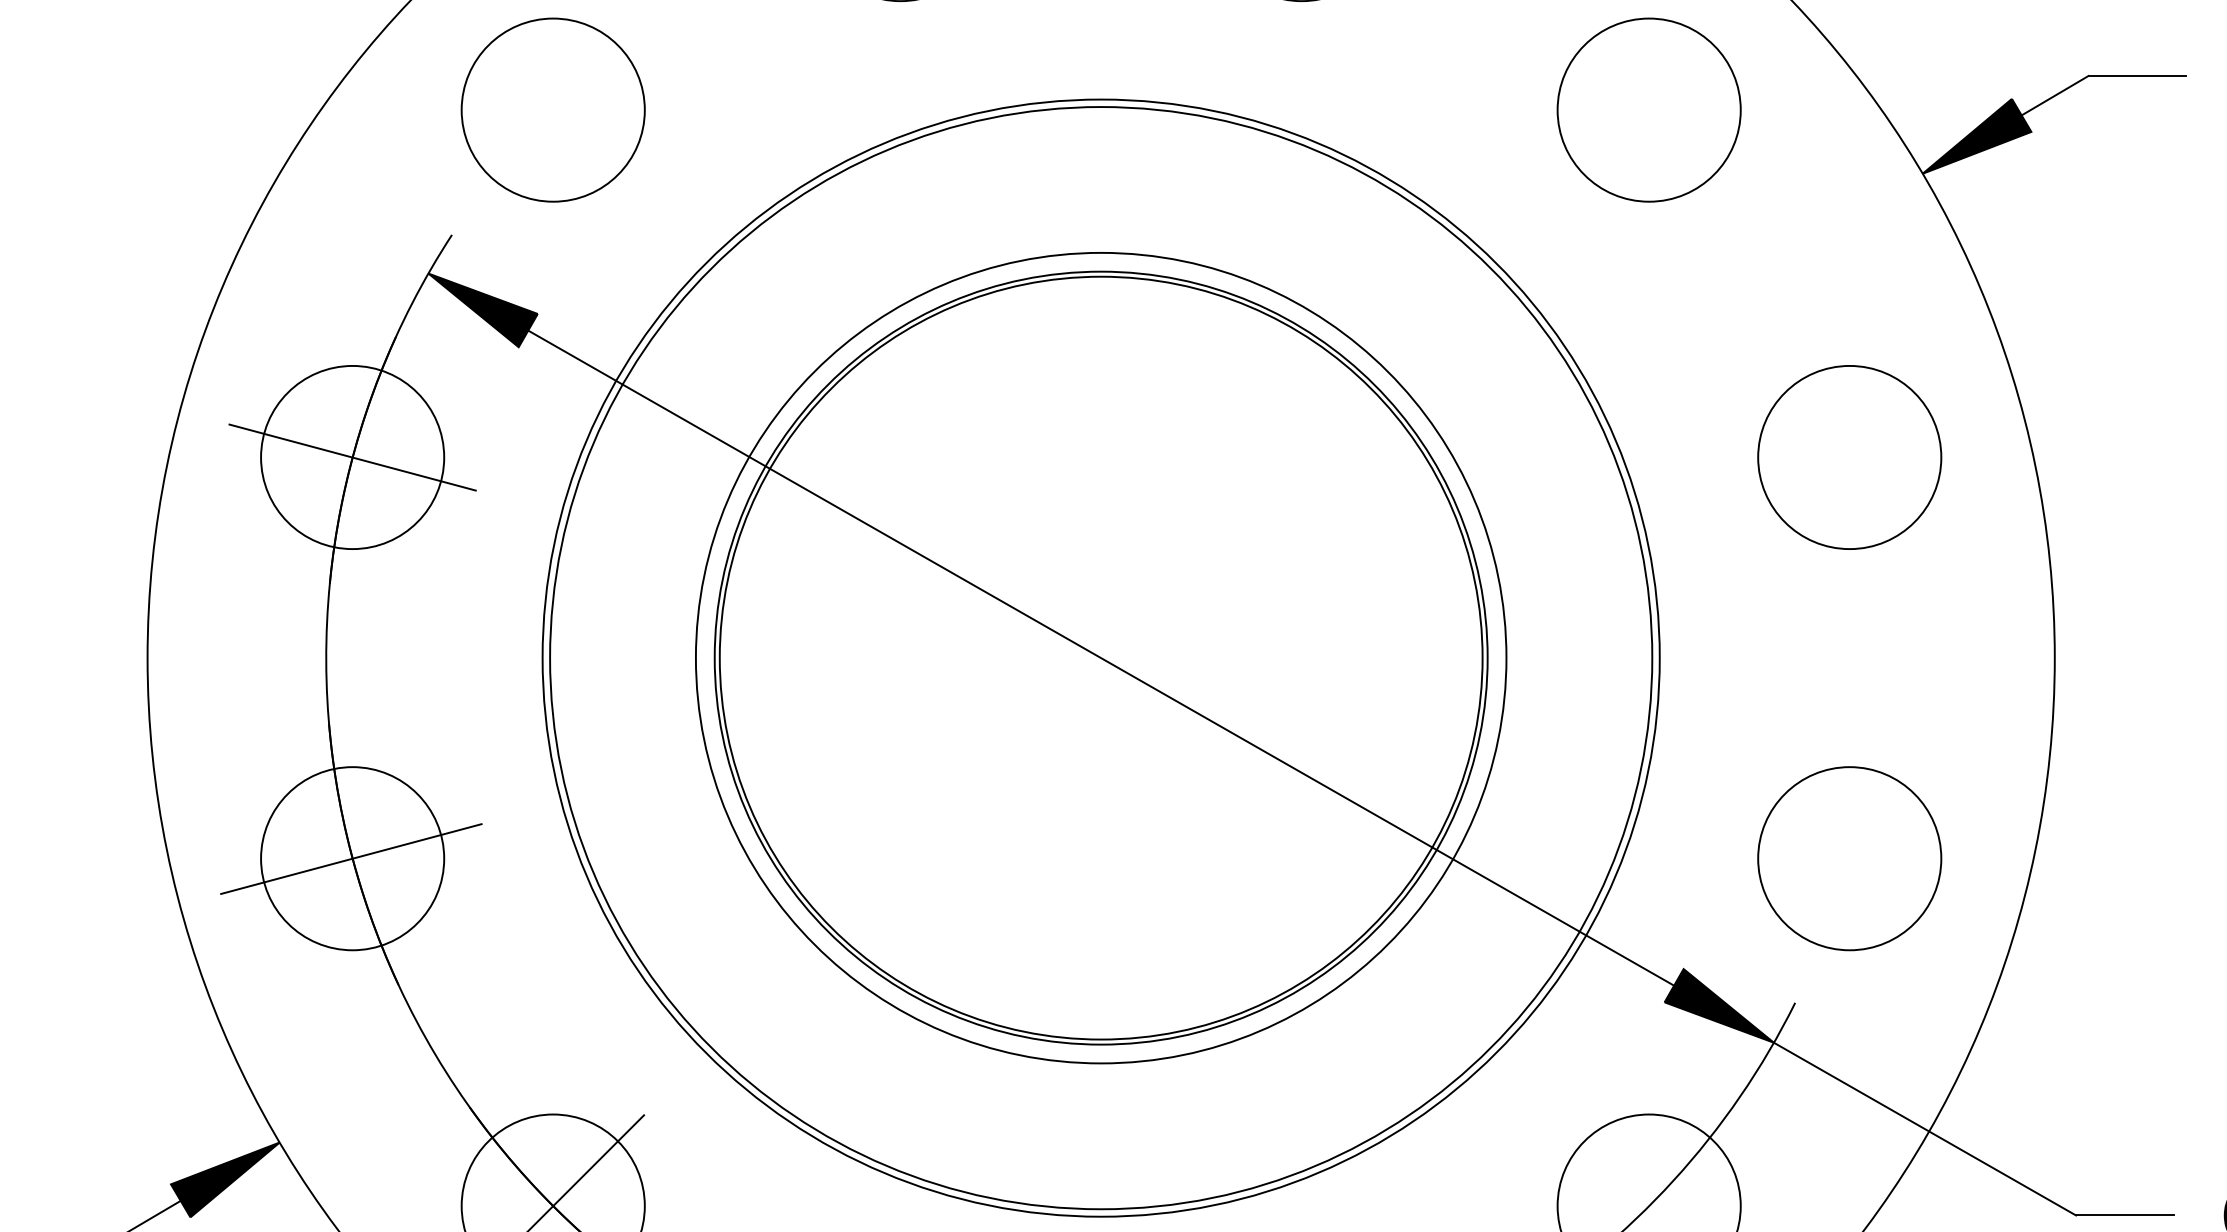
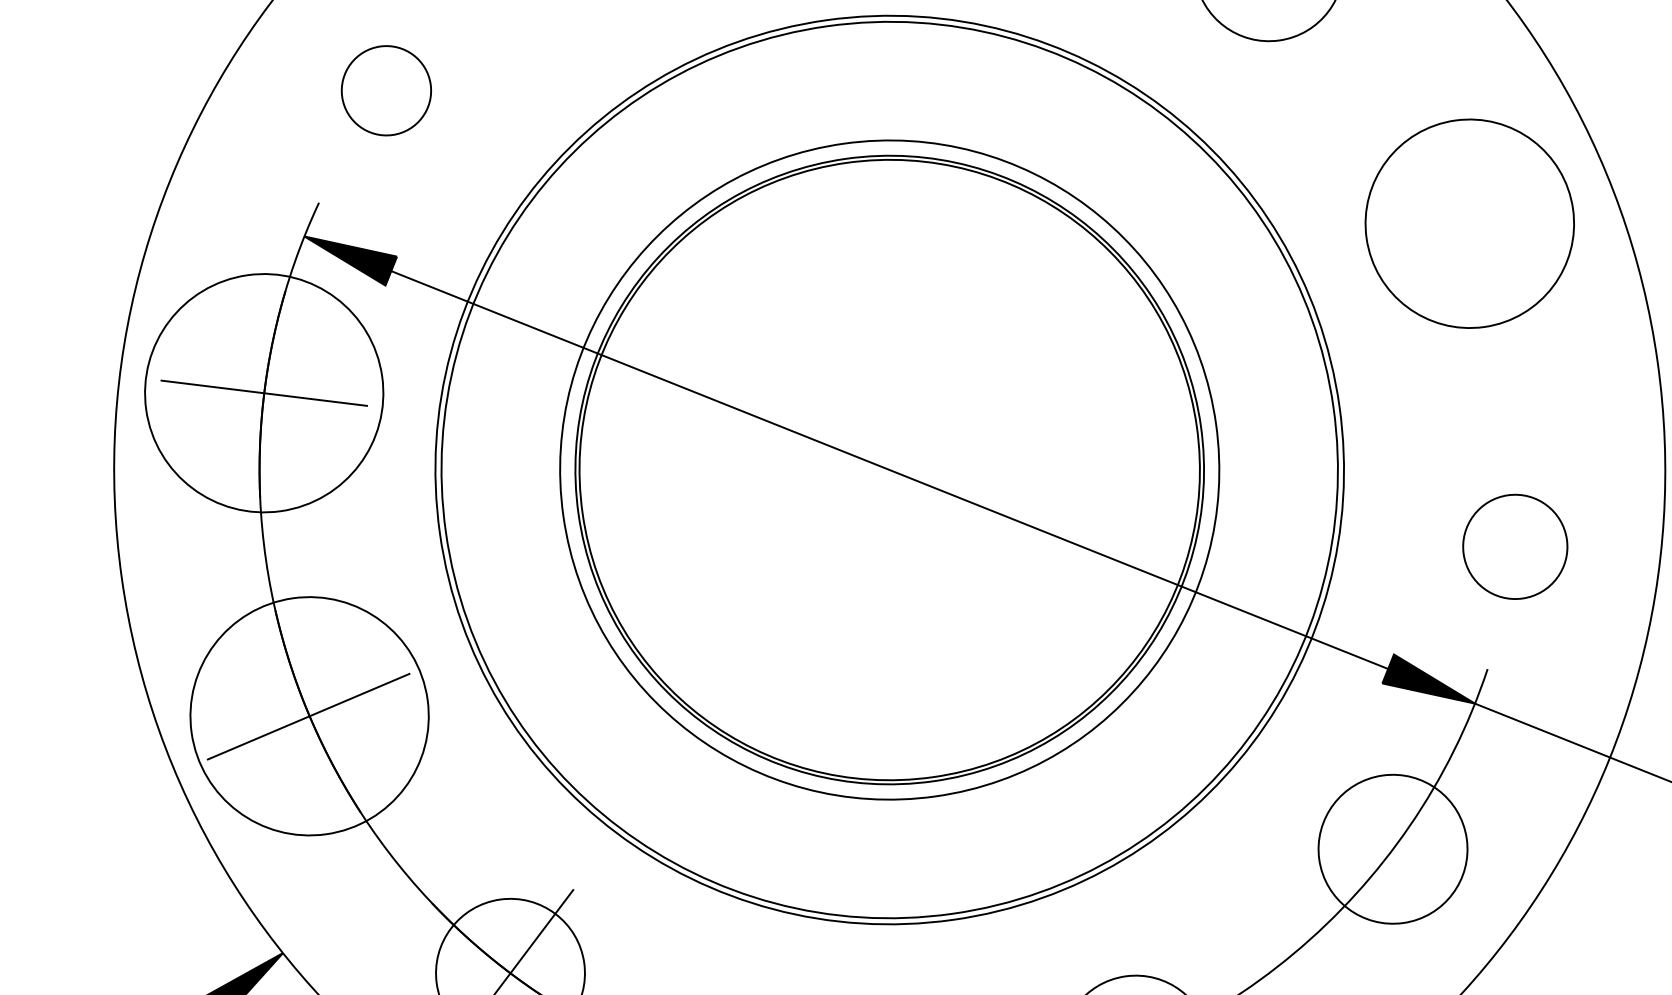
circle: (552, 109) -> (385, 90), size x0.6
circle: (352, 457) -> (264, 393), size x1.6
circle: (1849, 457) -> (1469, 223), size x1.4
circle: (352, 858) -> (309, 716), size x1.6
circle: (1849, 858) -> (1515, 546), size x0.7

